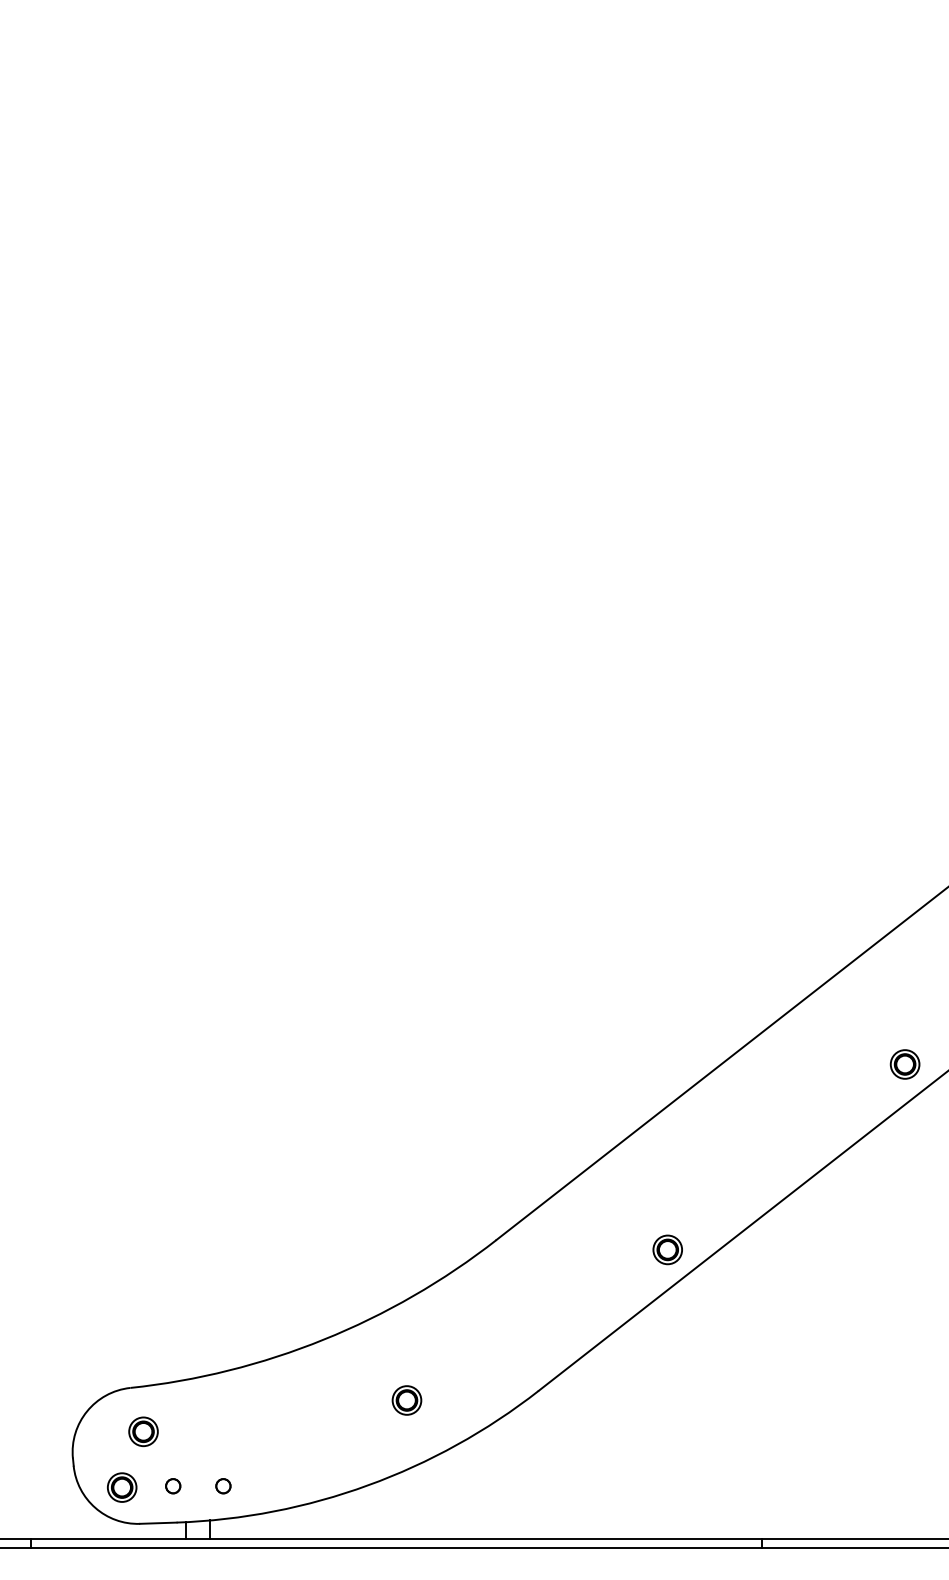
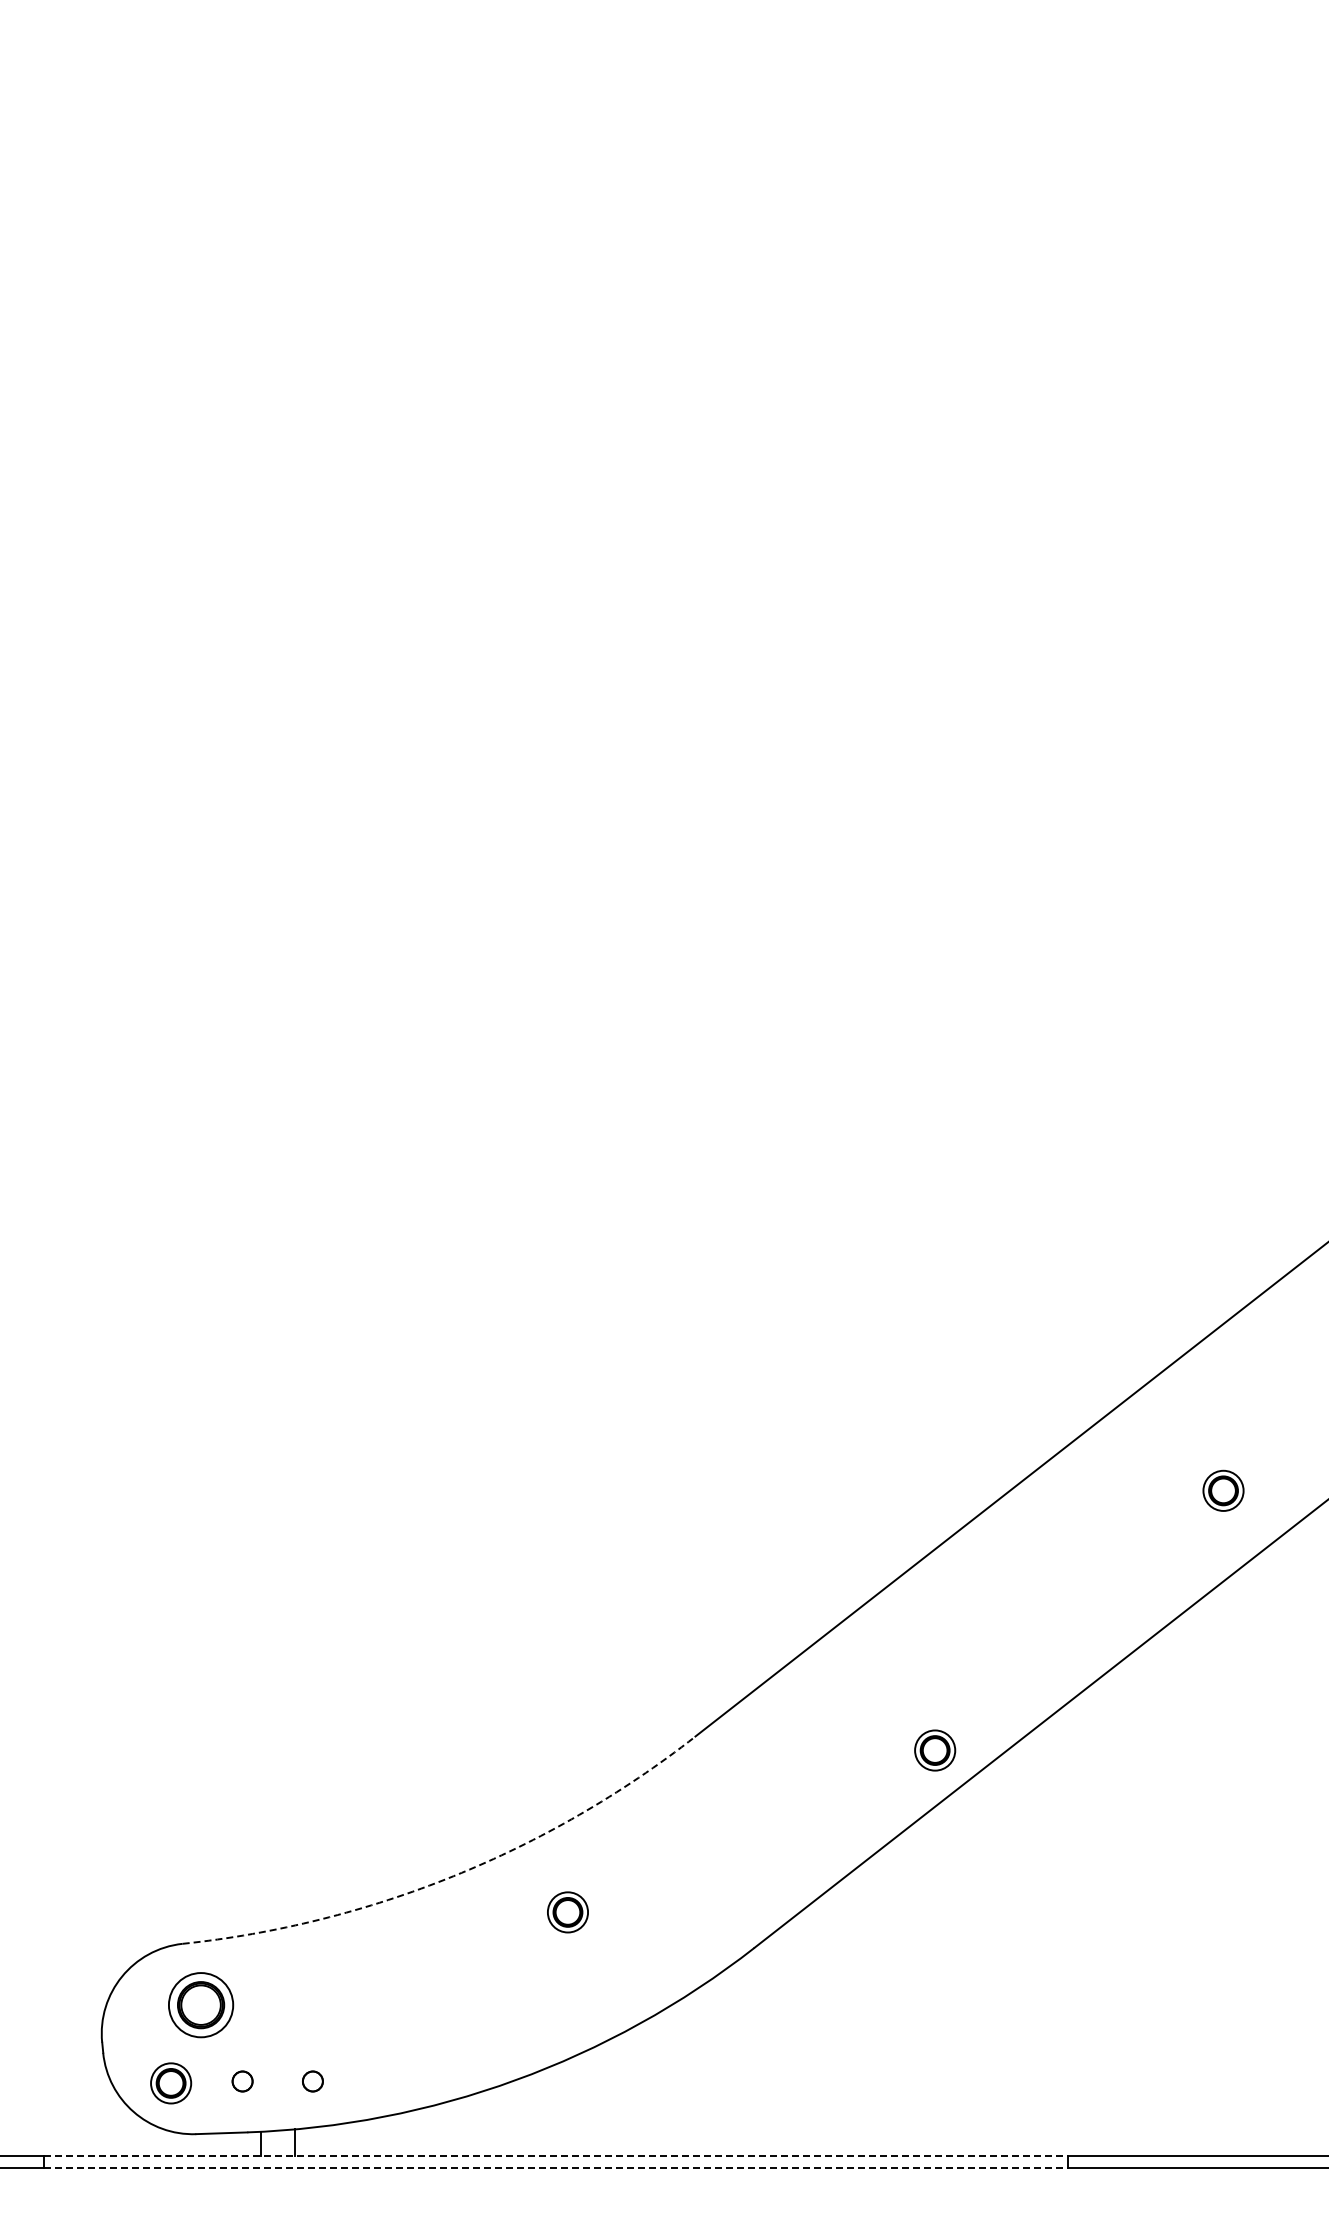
part: (905, 1064) -> (1223, 1490), moved
arc: (323, 1339) -> (453, 1876), solid -> dashed
part: (406, 1400) -> (567, 1912), moved
part: (143, 1431) -> (200, 2005), size x1.6
line: (397, 1539) -> (556, 2155), solid -> dashed
line: (397, 1547) -> (556, 2167), solid -> dashed

